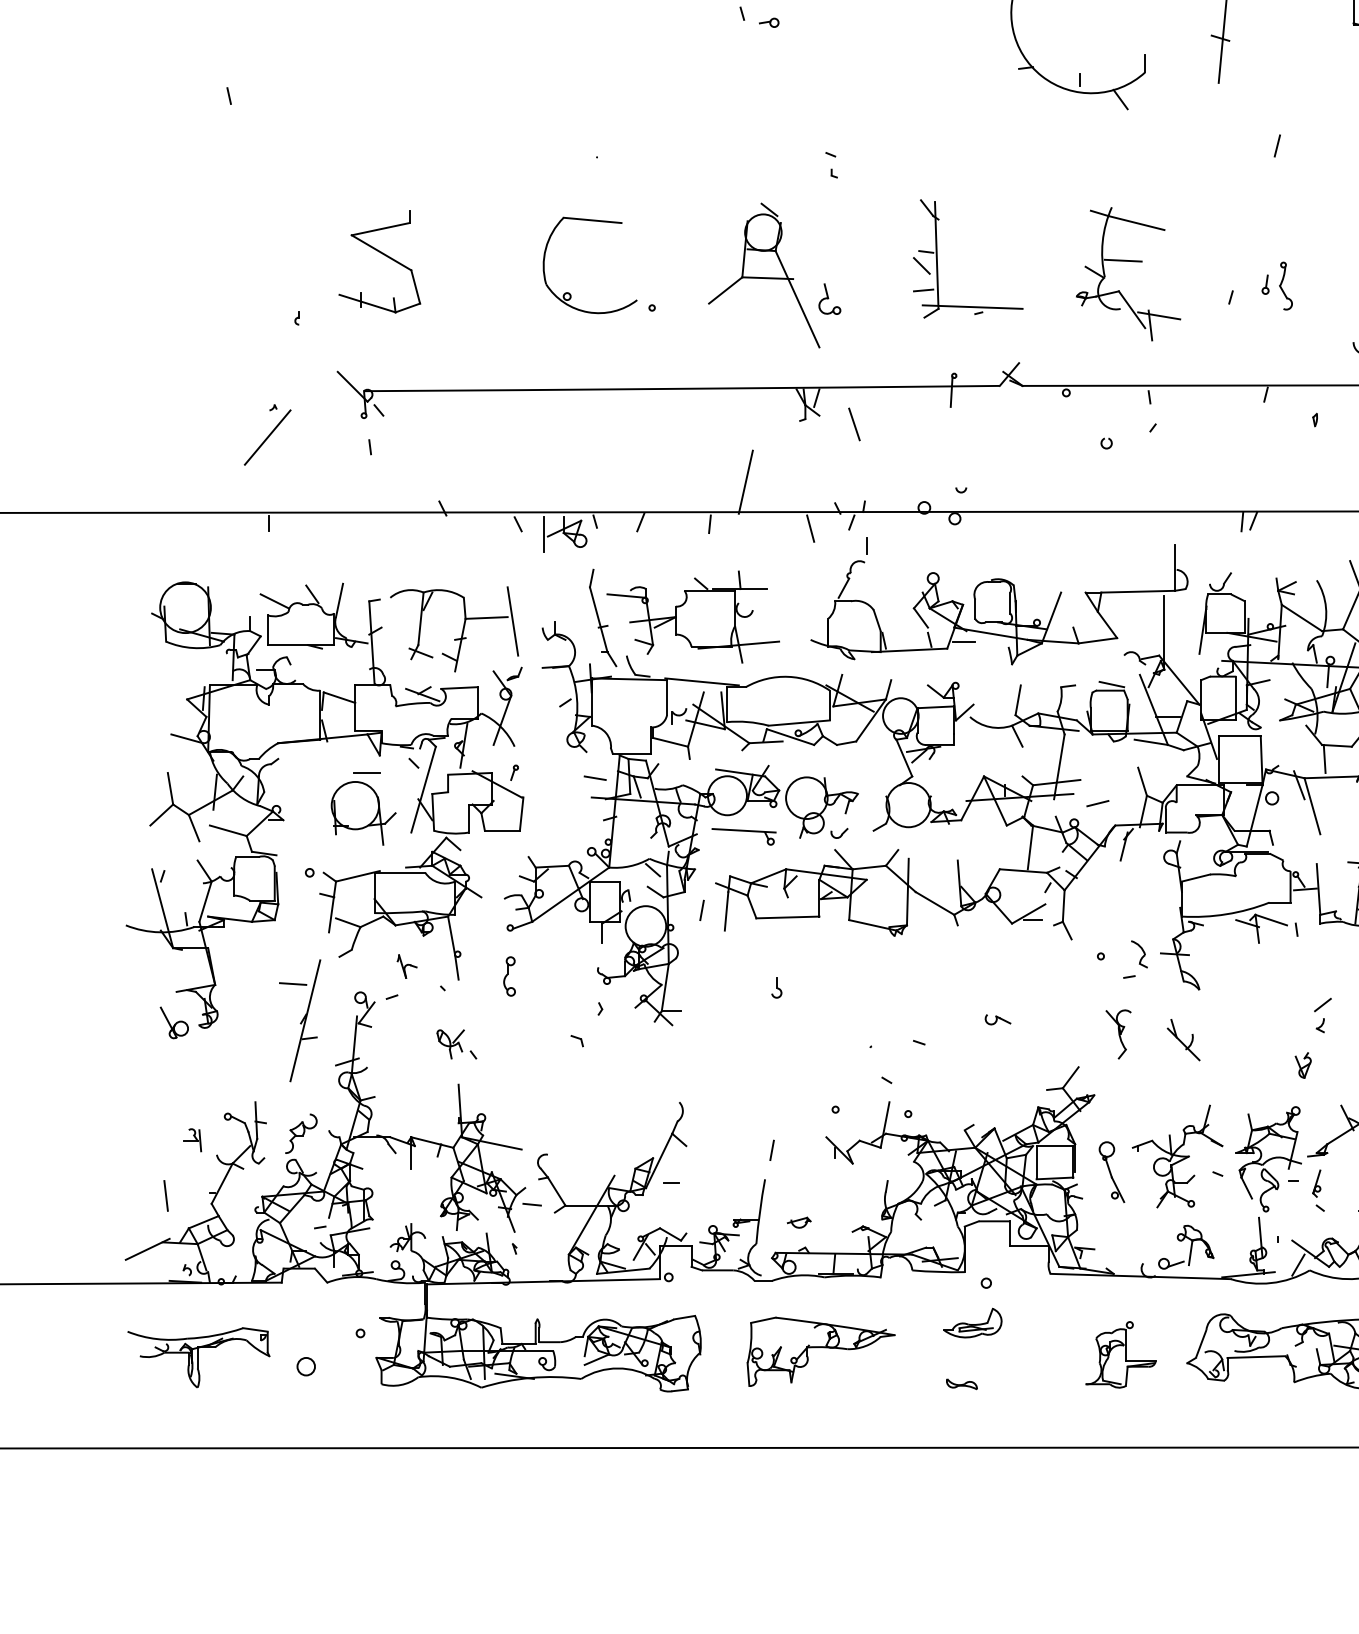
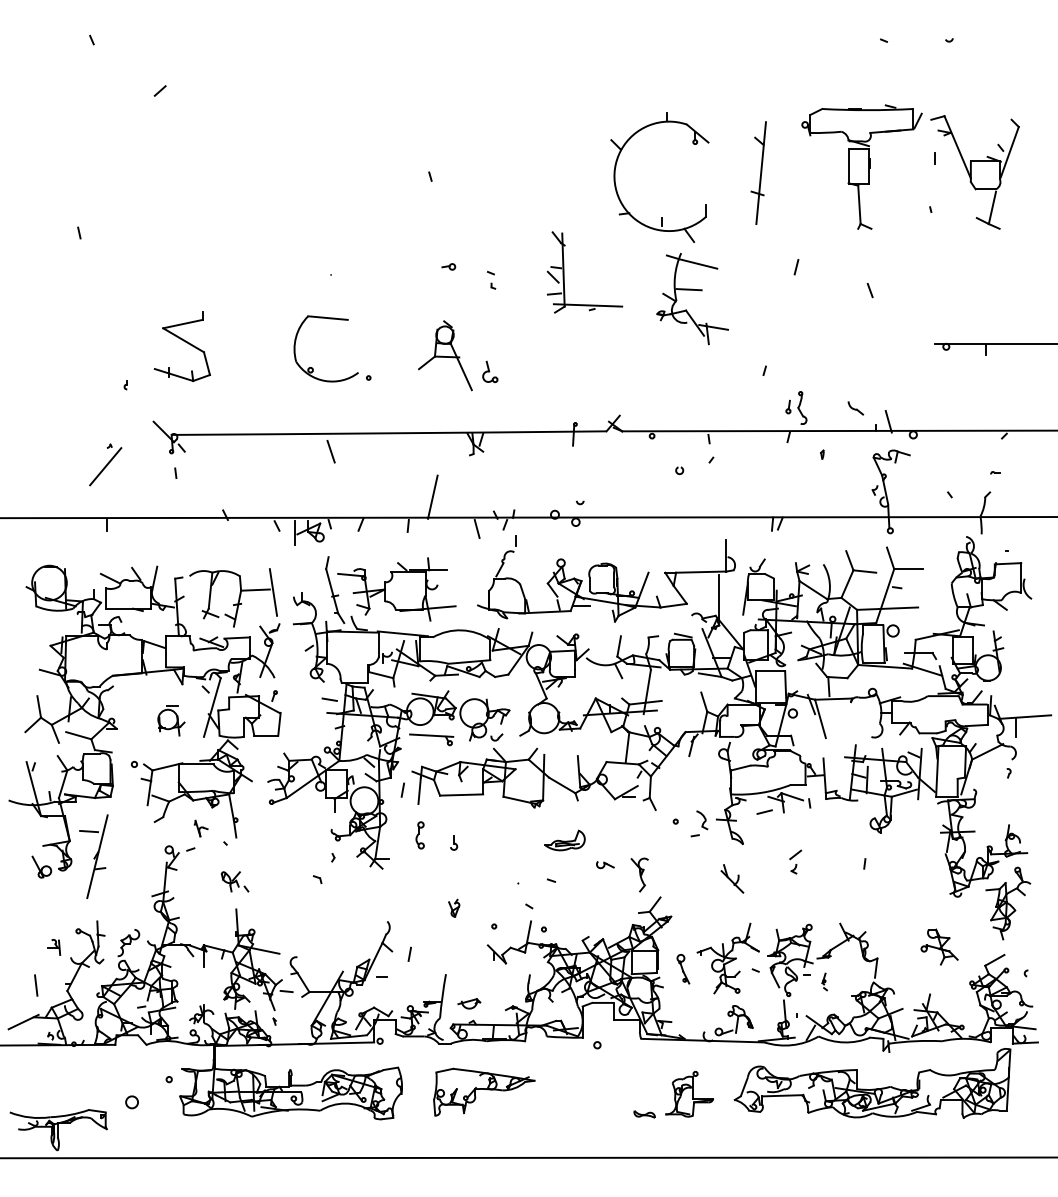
part: (768, 22) -> (448, 266), moved
part: (938, 259) -> (564, 272), moved
part: (1128, 261) -> (692, 290), moved
part: (764, 275) -> (445, 355), size x0.7
part: (1277, 285) -> (796, 407), moved
line: (853, 424) -> (330, 451), moved
line: (1097, 802) -> (764, 811), moved
part: (363, 808) -> (171, 720), size x0.6
part: (508, 976) -> (419, 835), moved
part: (1322, 1014) -> (795, 861), moved
part: (299, 1020) -> (93, 856), moved
part: (1118, 1033) -> (639, 874), moved
part: (1303, 1064) -> (454, 907), moved
line: (771, 1149) -> (409, 953), moved
part: (1112, 1171) -> (683, 968), size x0.7
part: (1318, 1190) -> (824, 981), size x0.6
part: (799, 1222) -> (469, 1003), size x1.4
part: (971, 1323) -> (564, 840), moved
part: (198, 1358) -> (58, 1130), moved
part: (961, 1384) -> (644, 1114), moved

